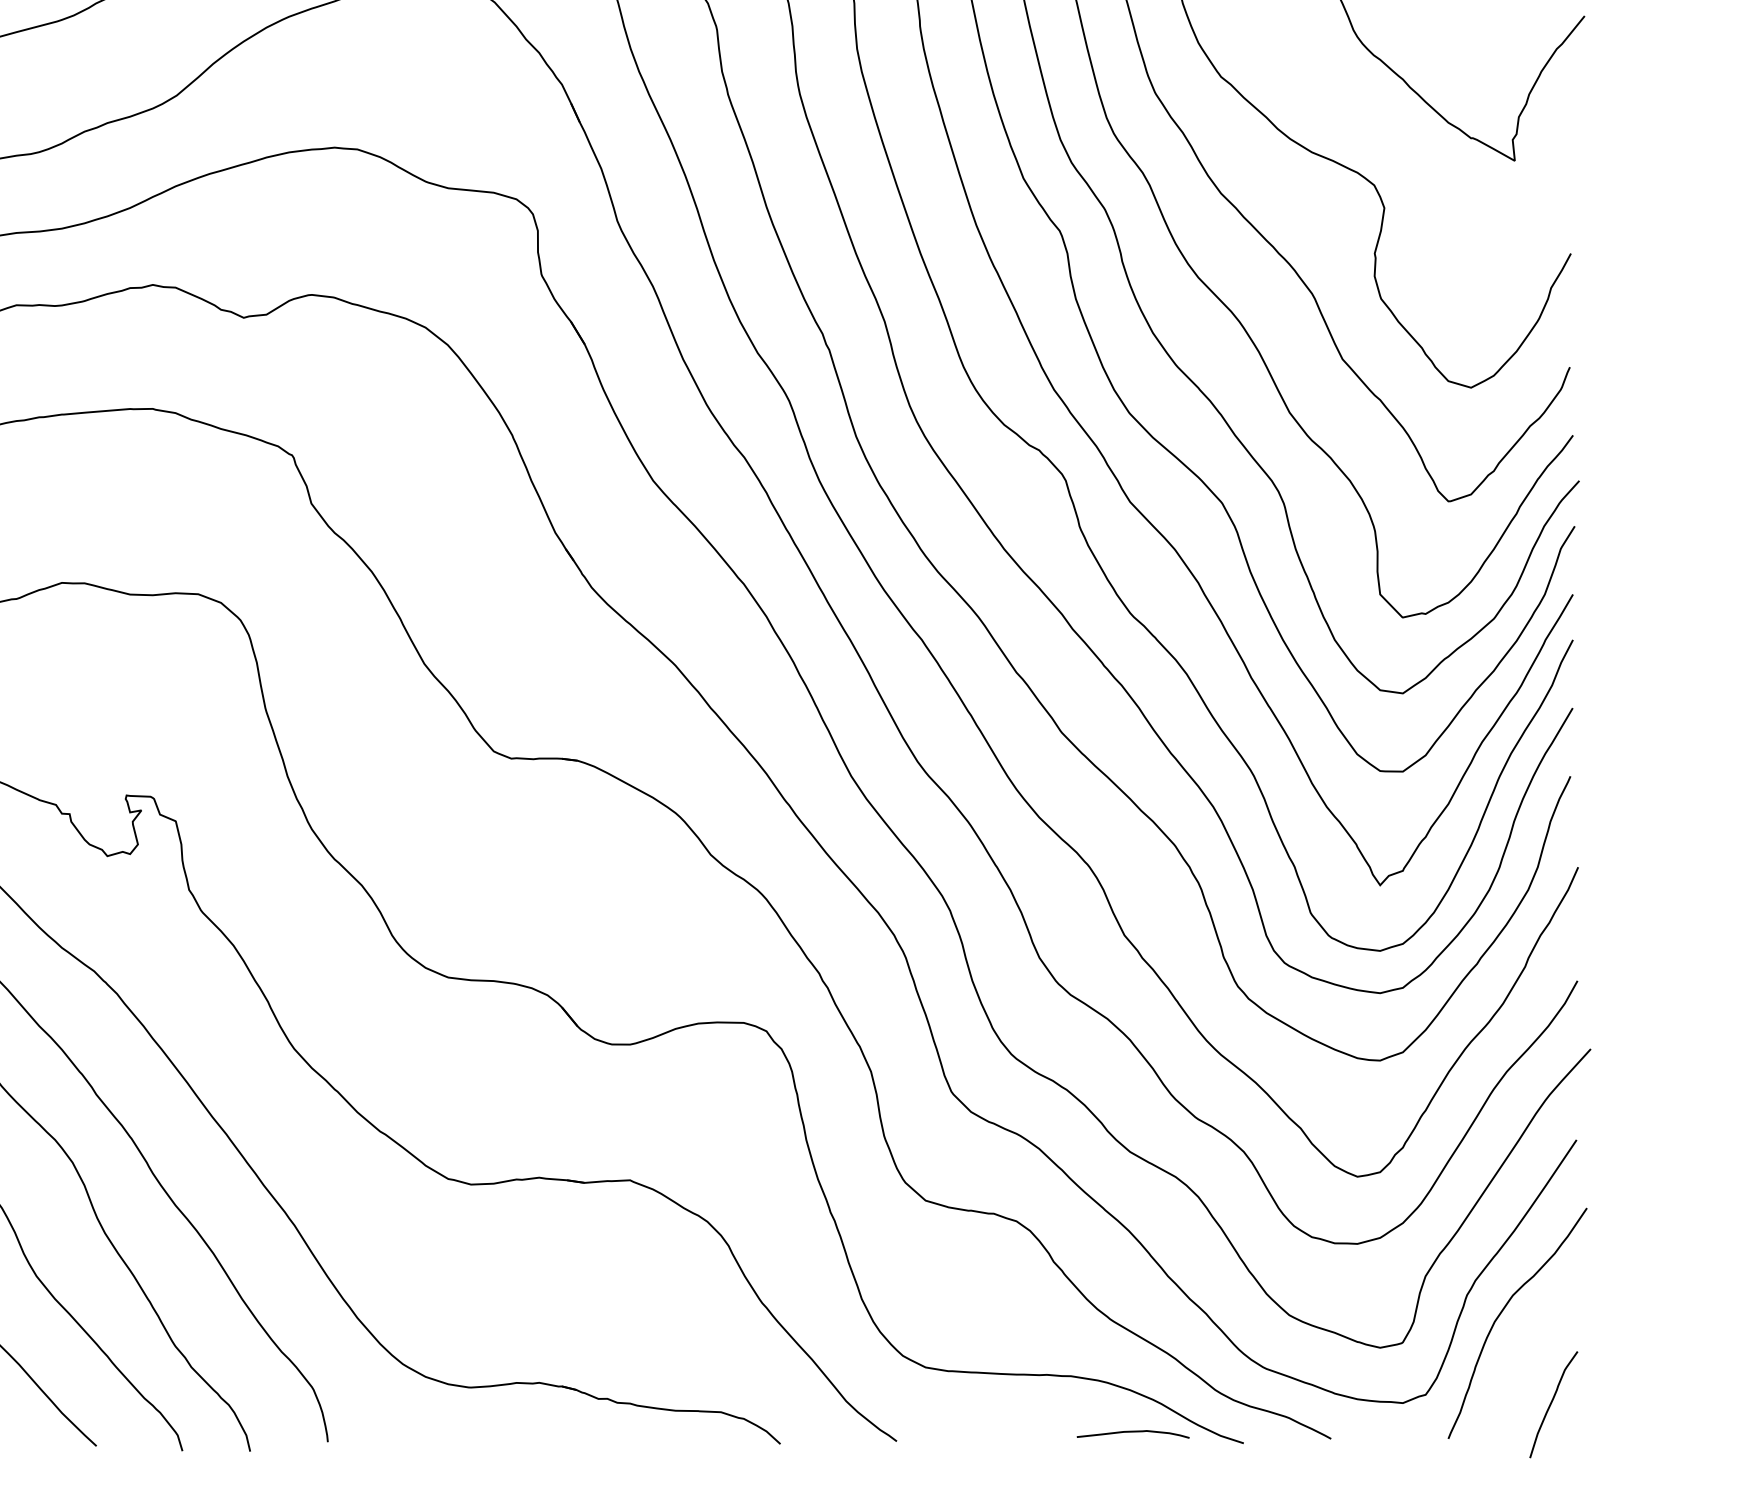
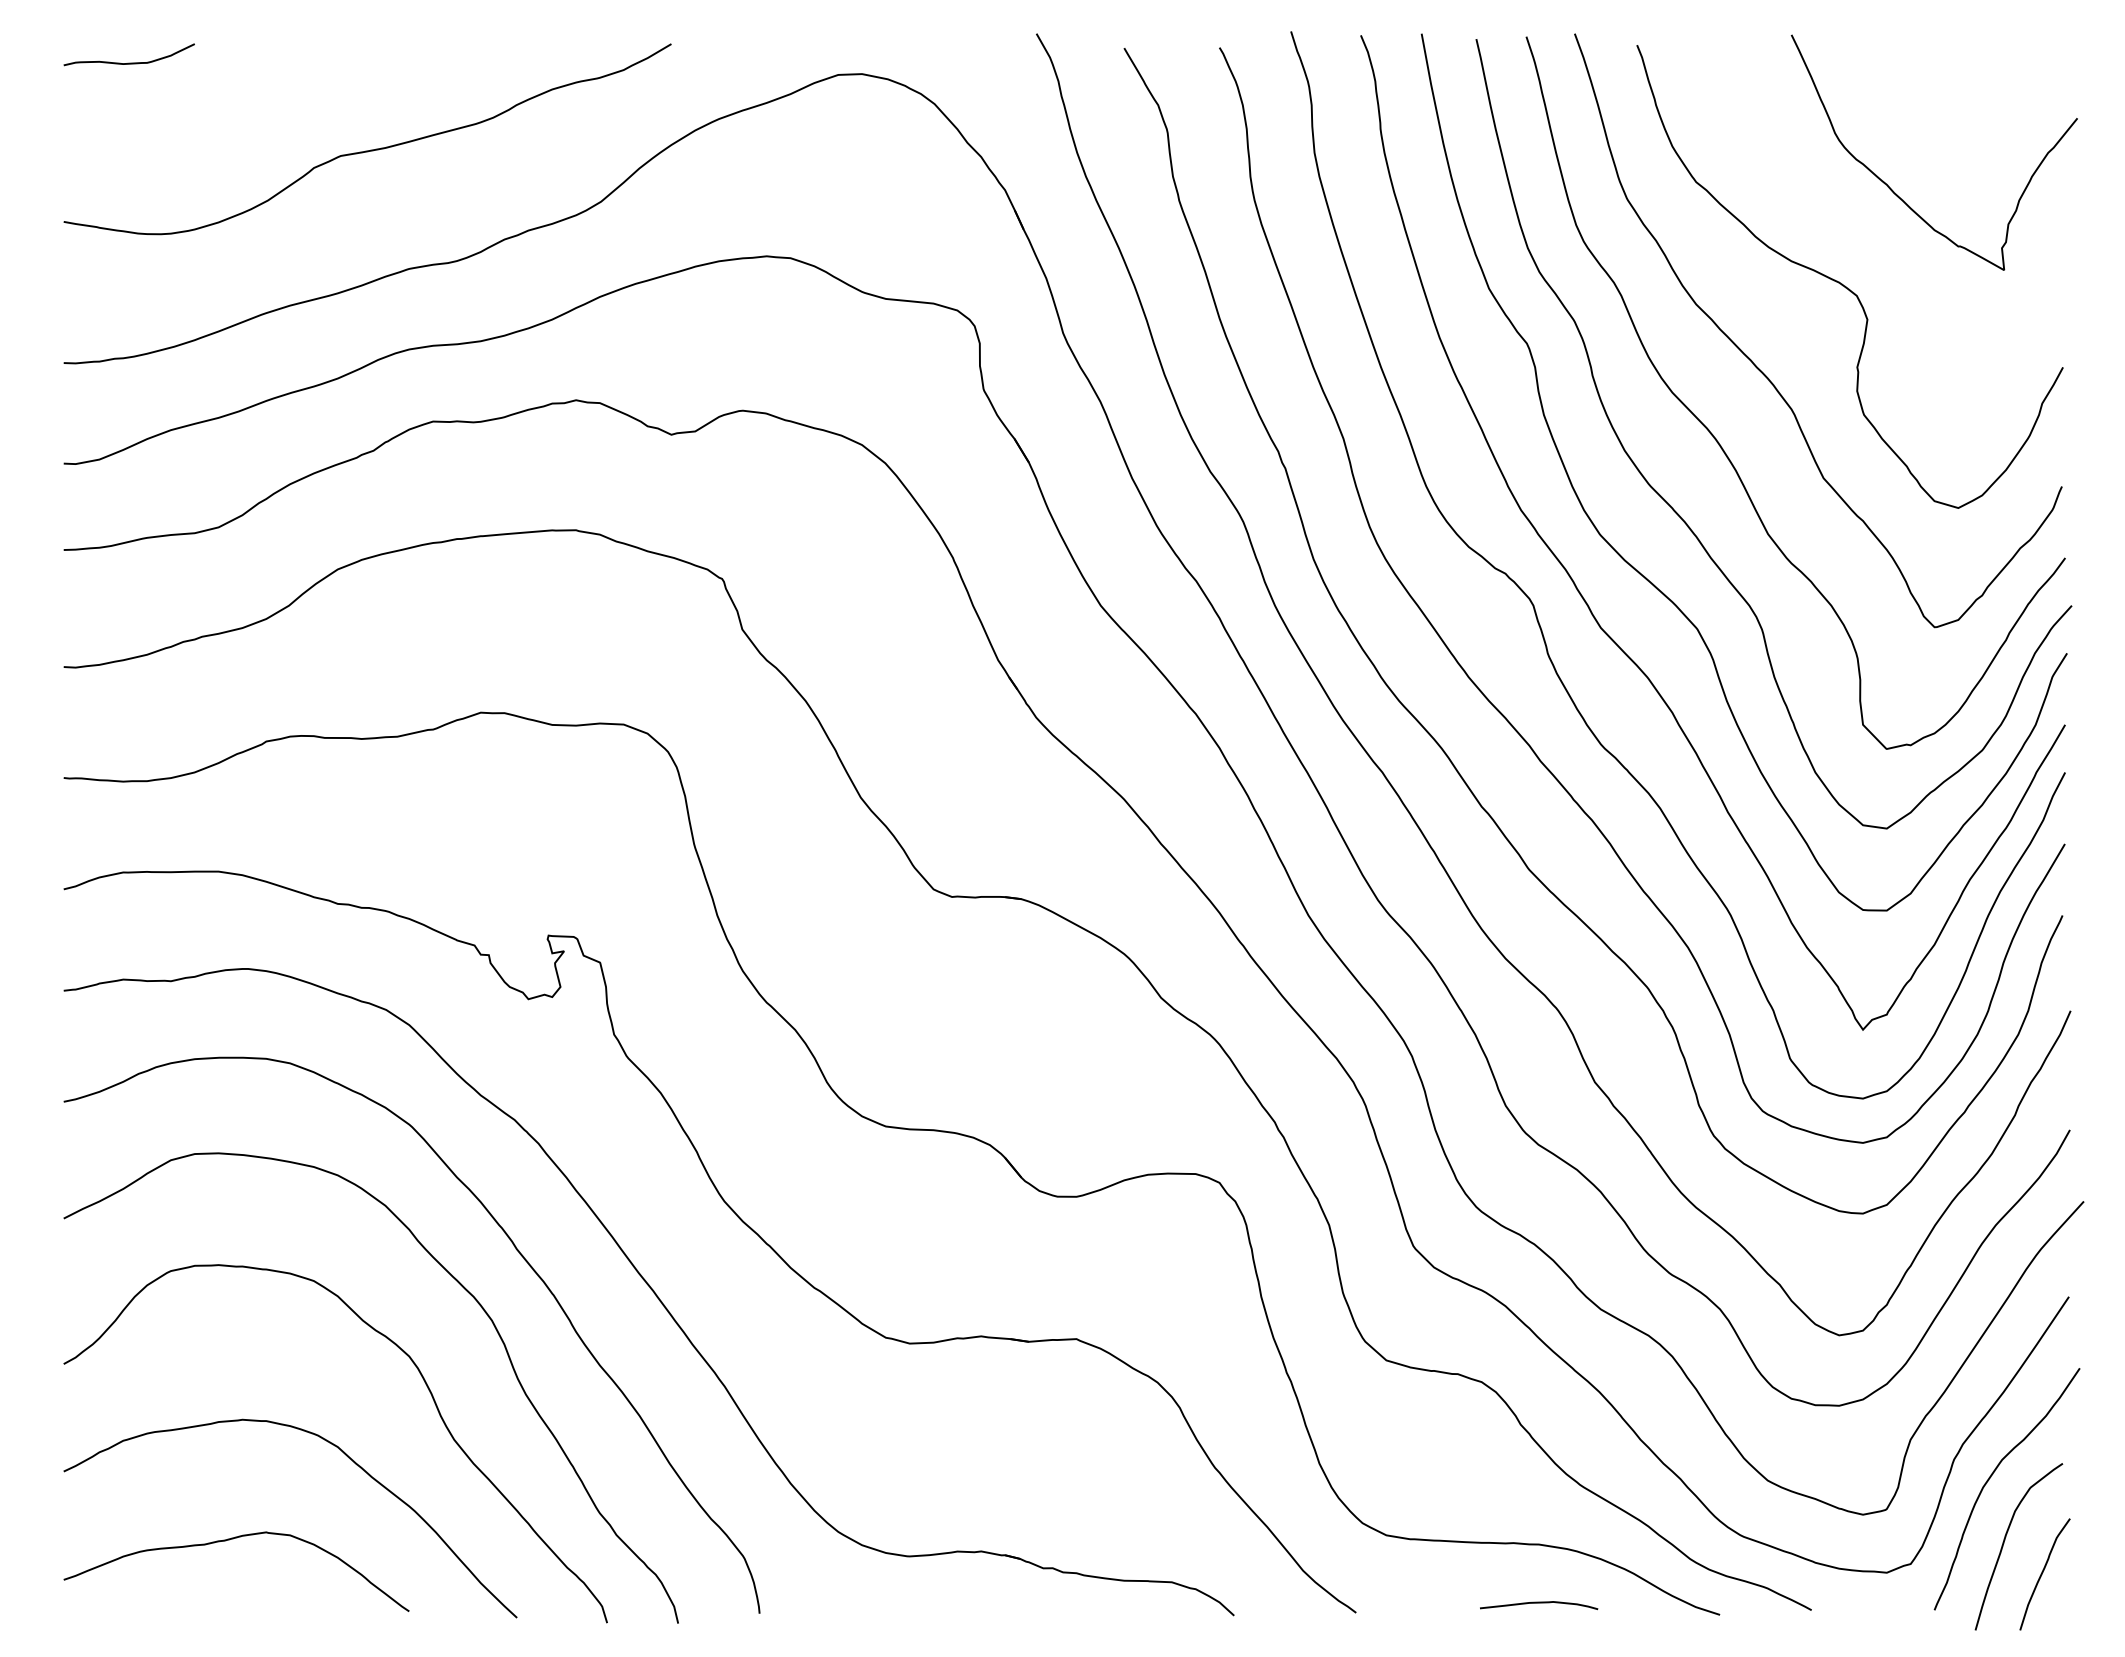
curve: (1516, 1372) -> (2005, 1540), added
curve: (1133, 1432) -> (1539, 1603), moved

